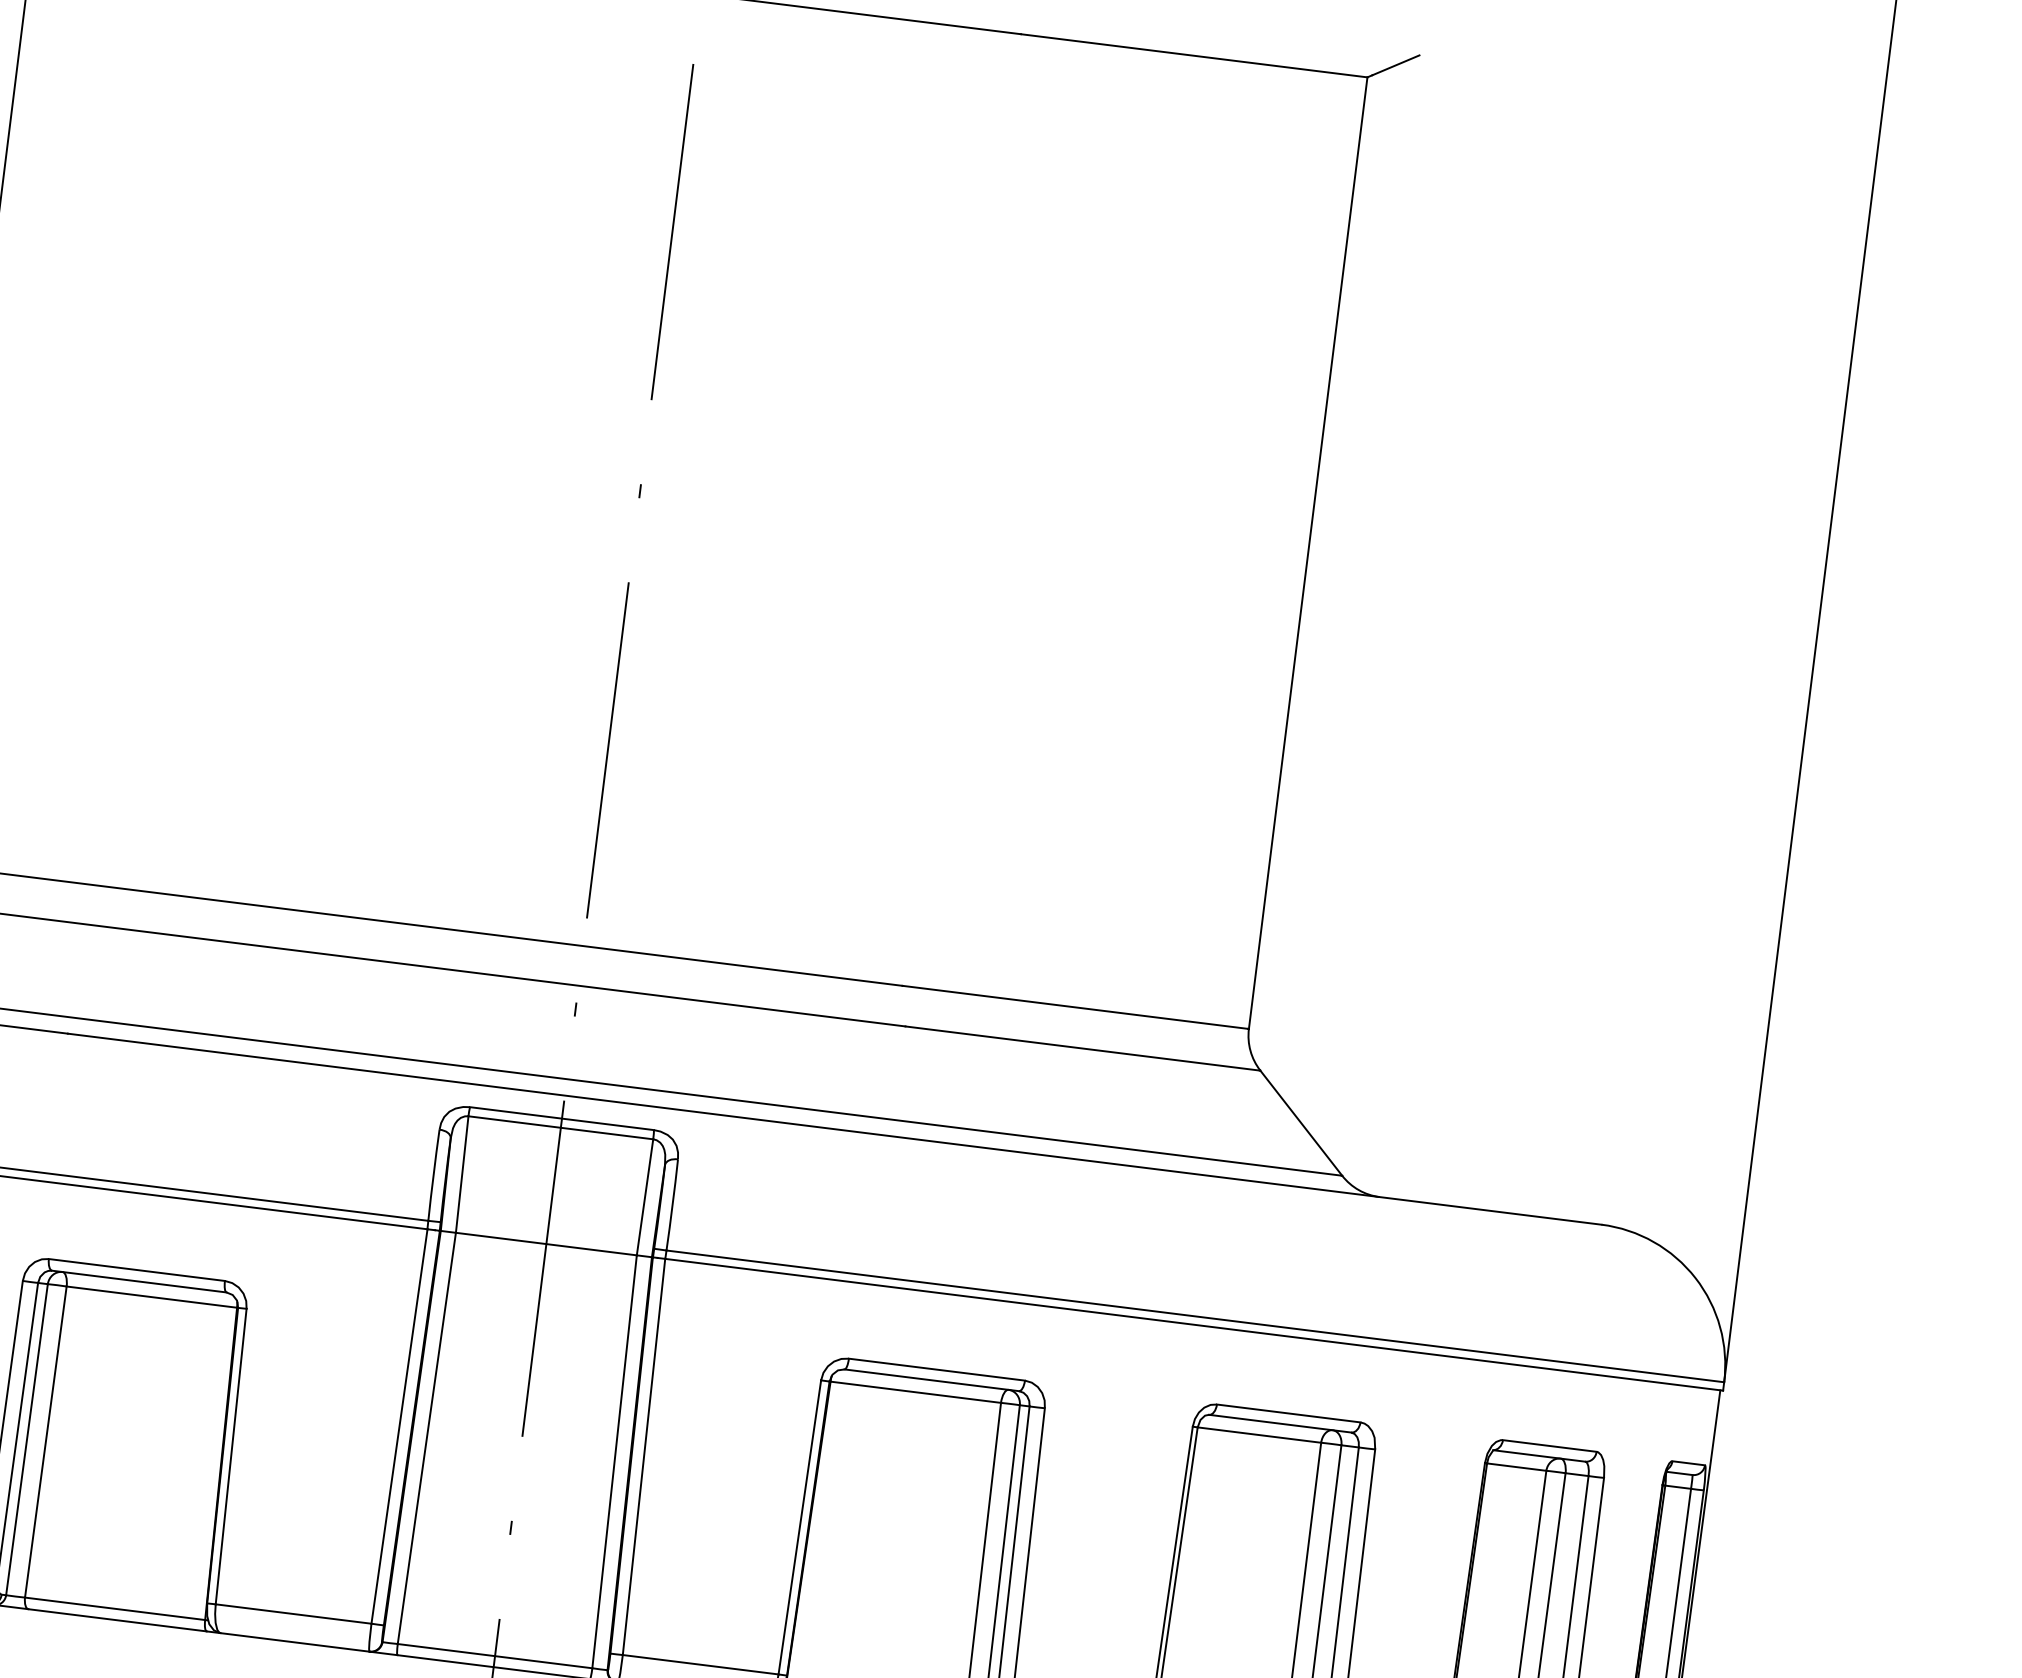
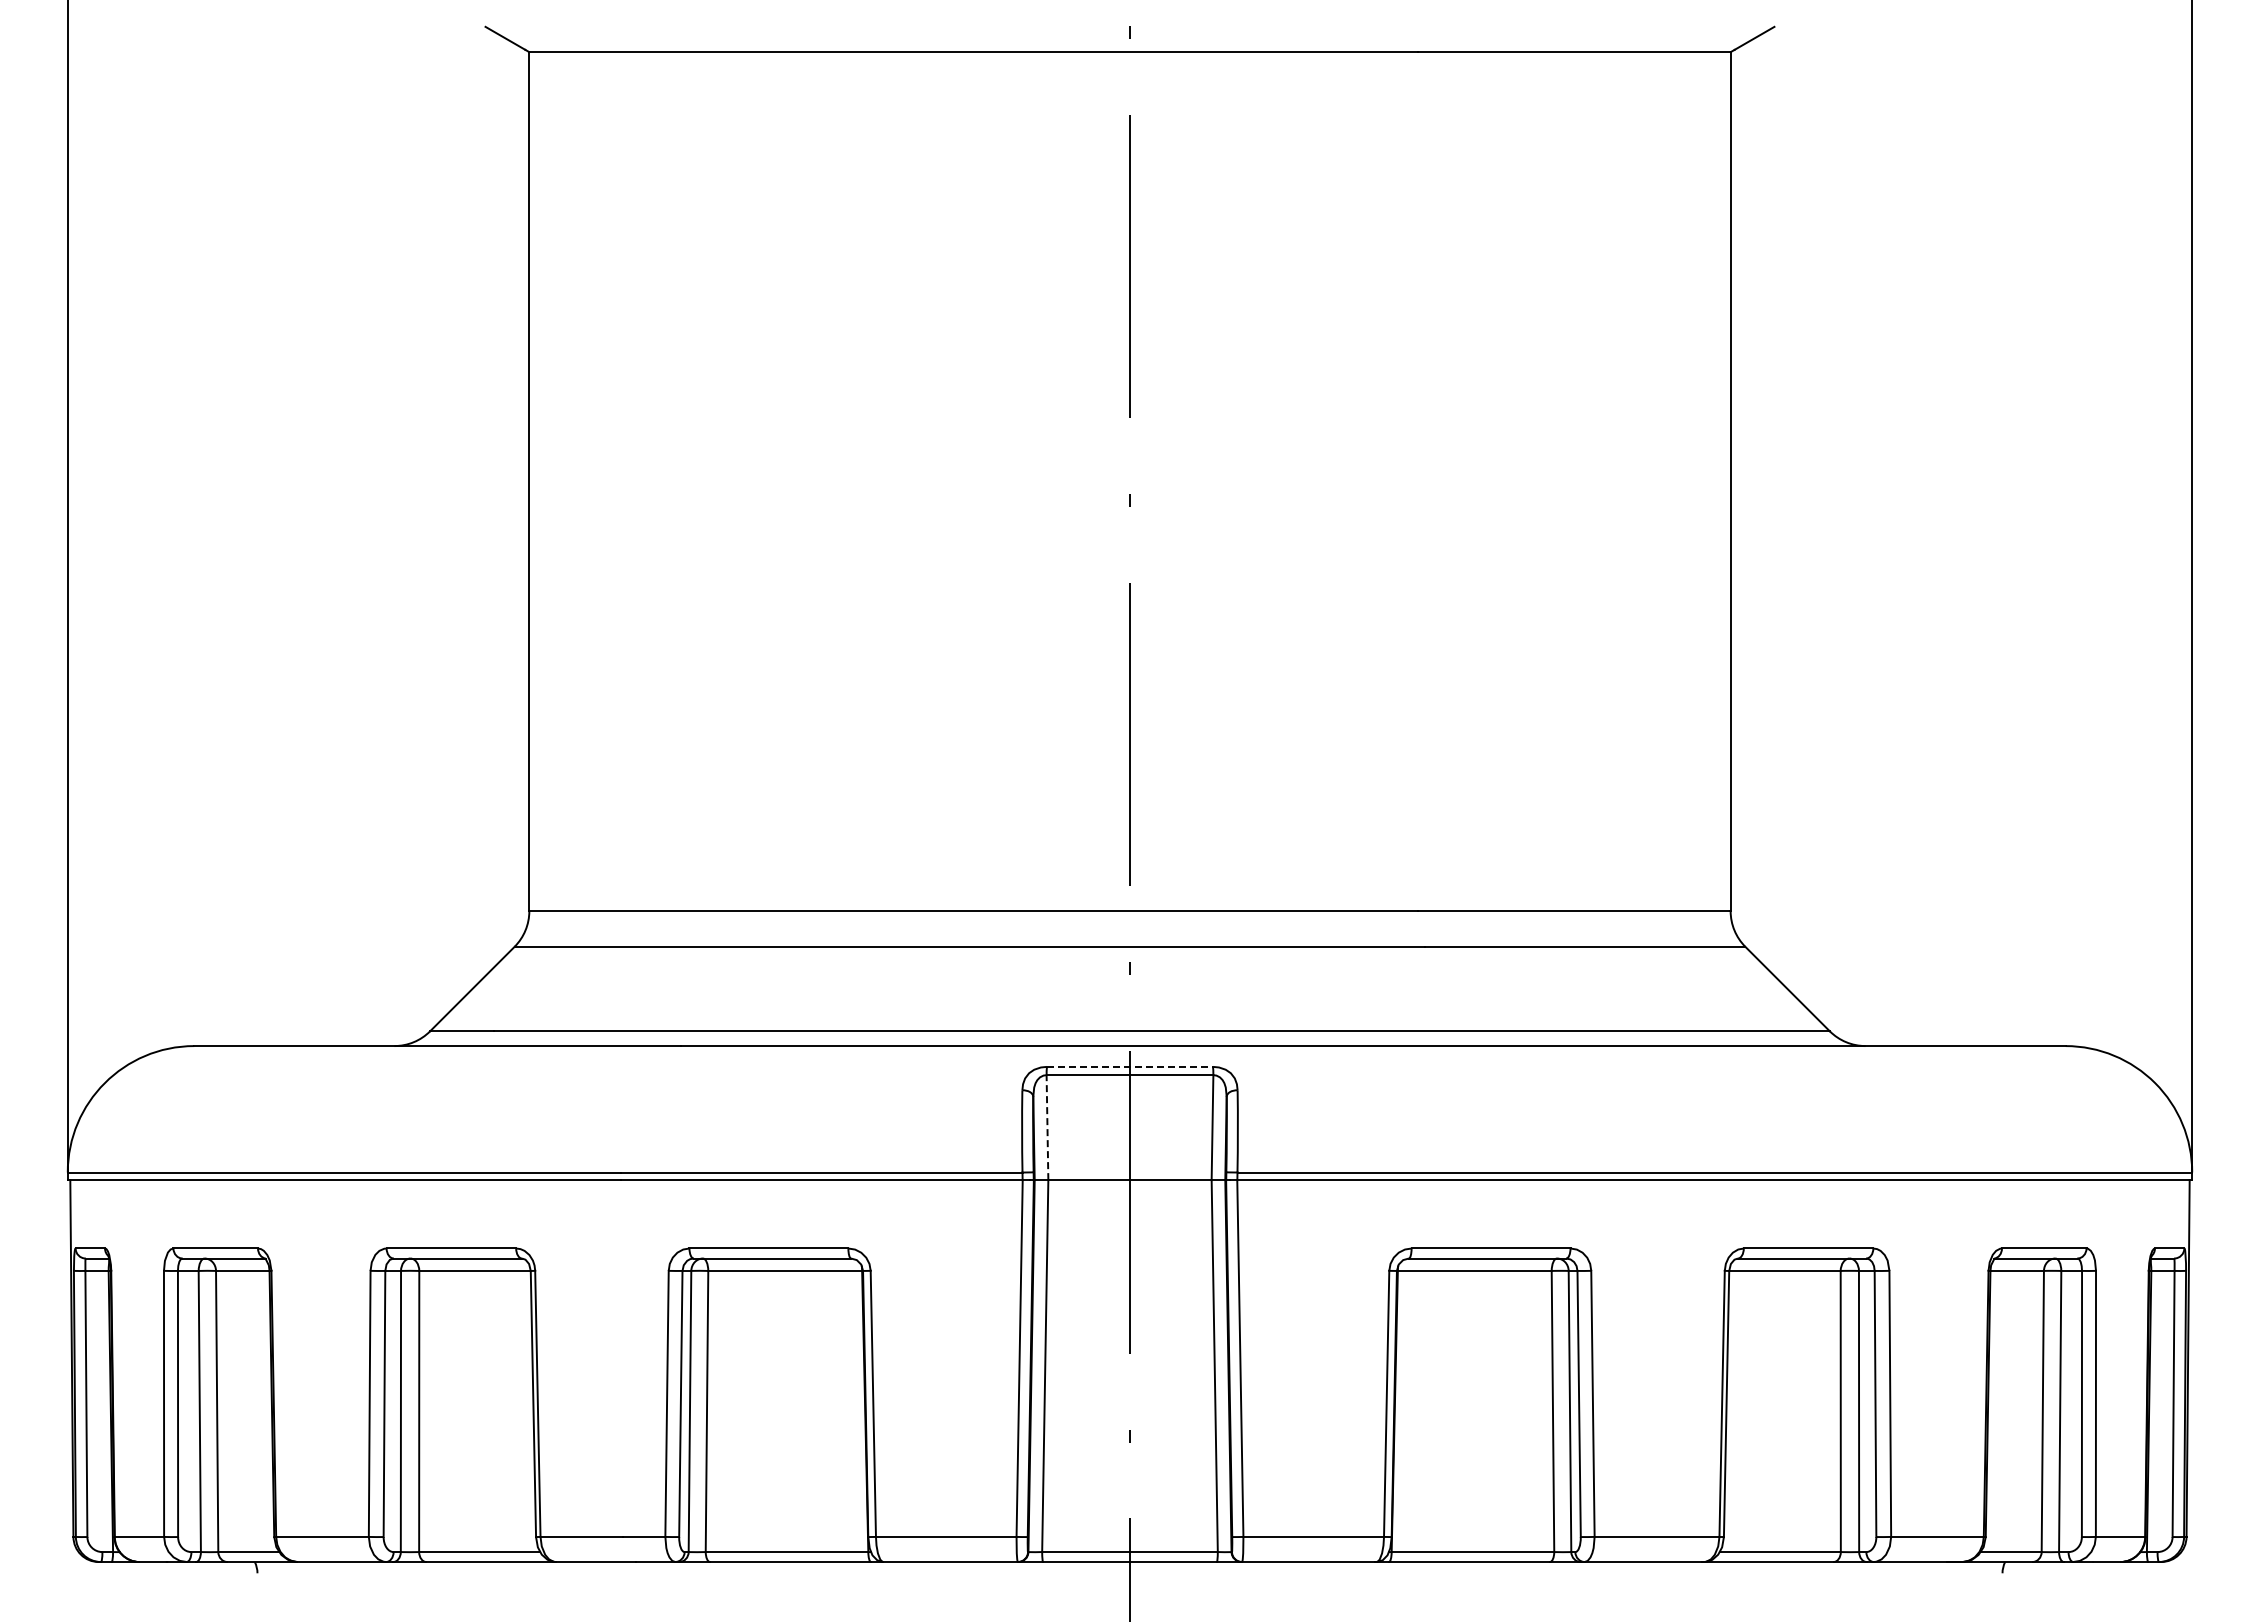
line: (562, 1118) -> (1130, 1066), solid -> dashed
line: (462, 1174) -> (1047, 1127), solid -> dashed

